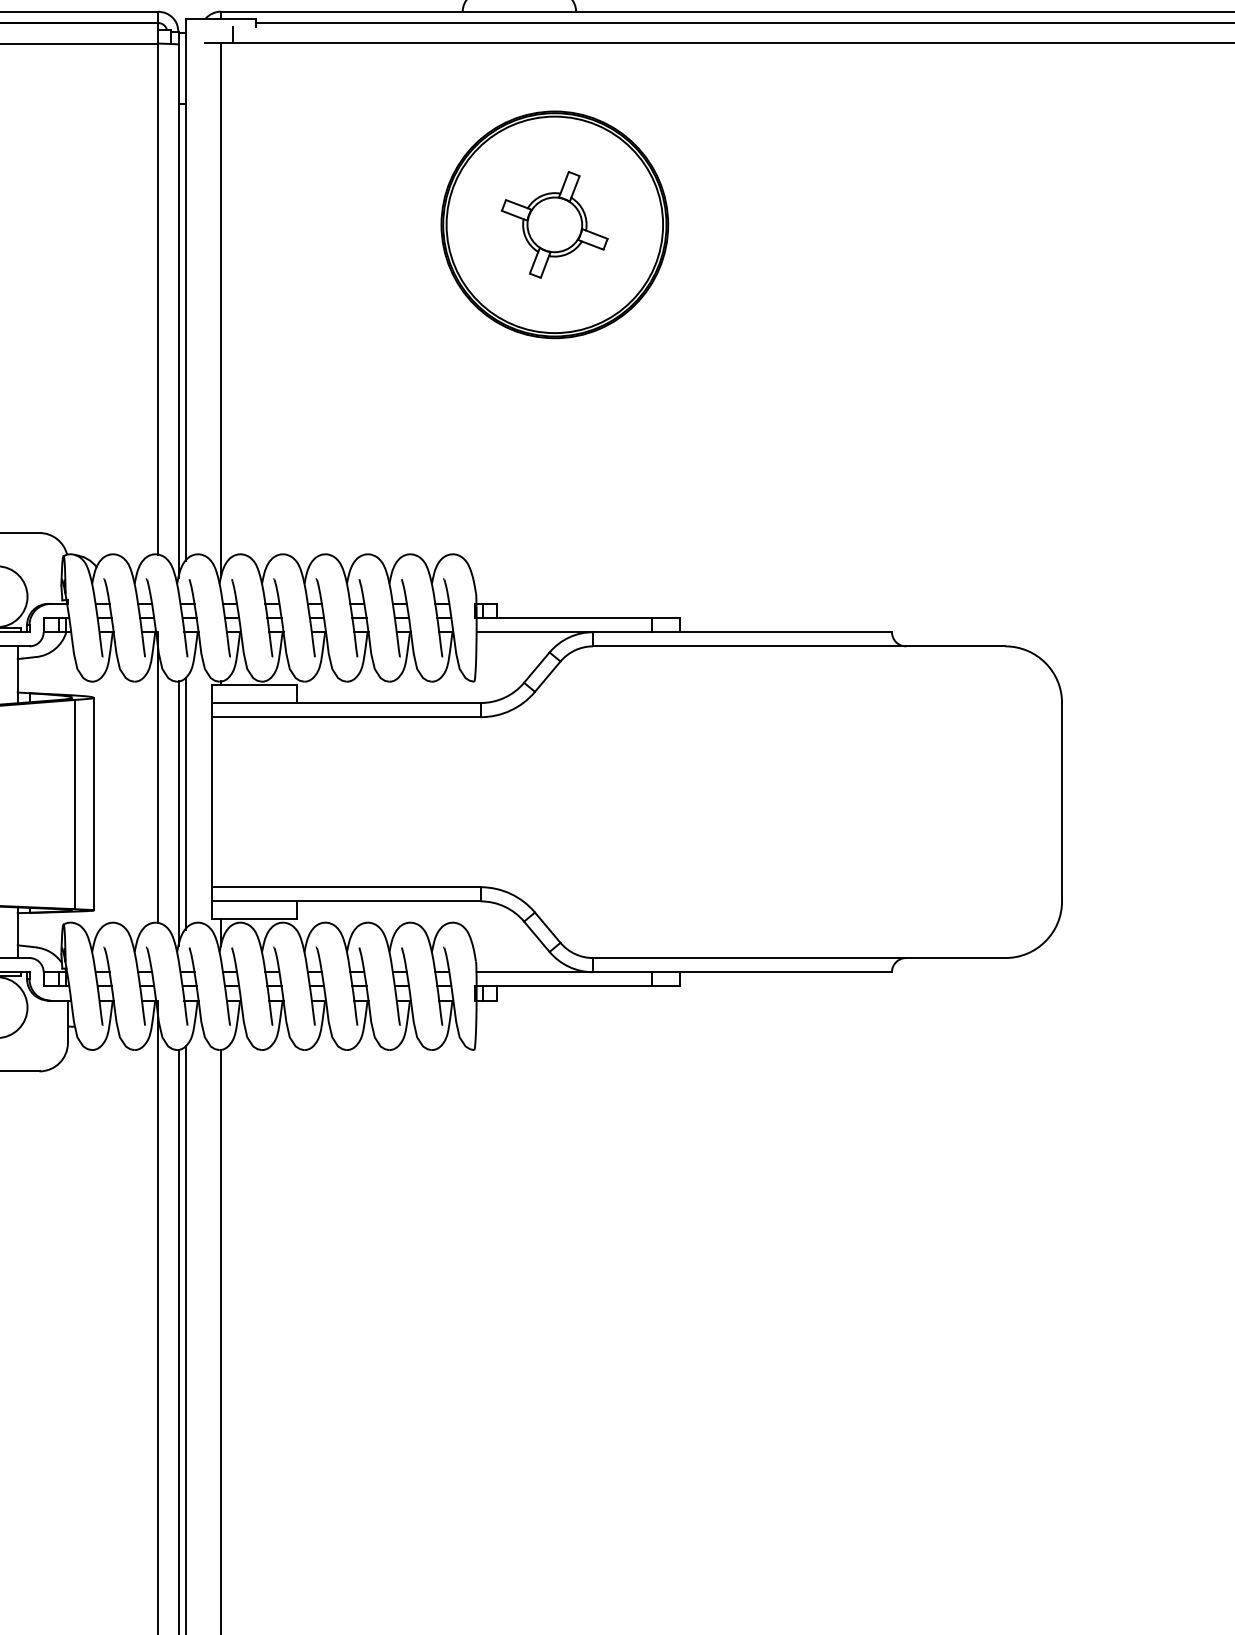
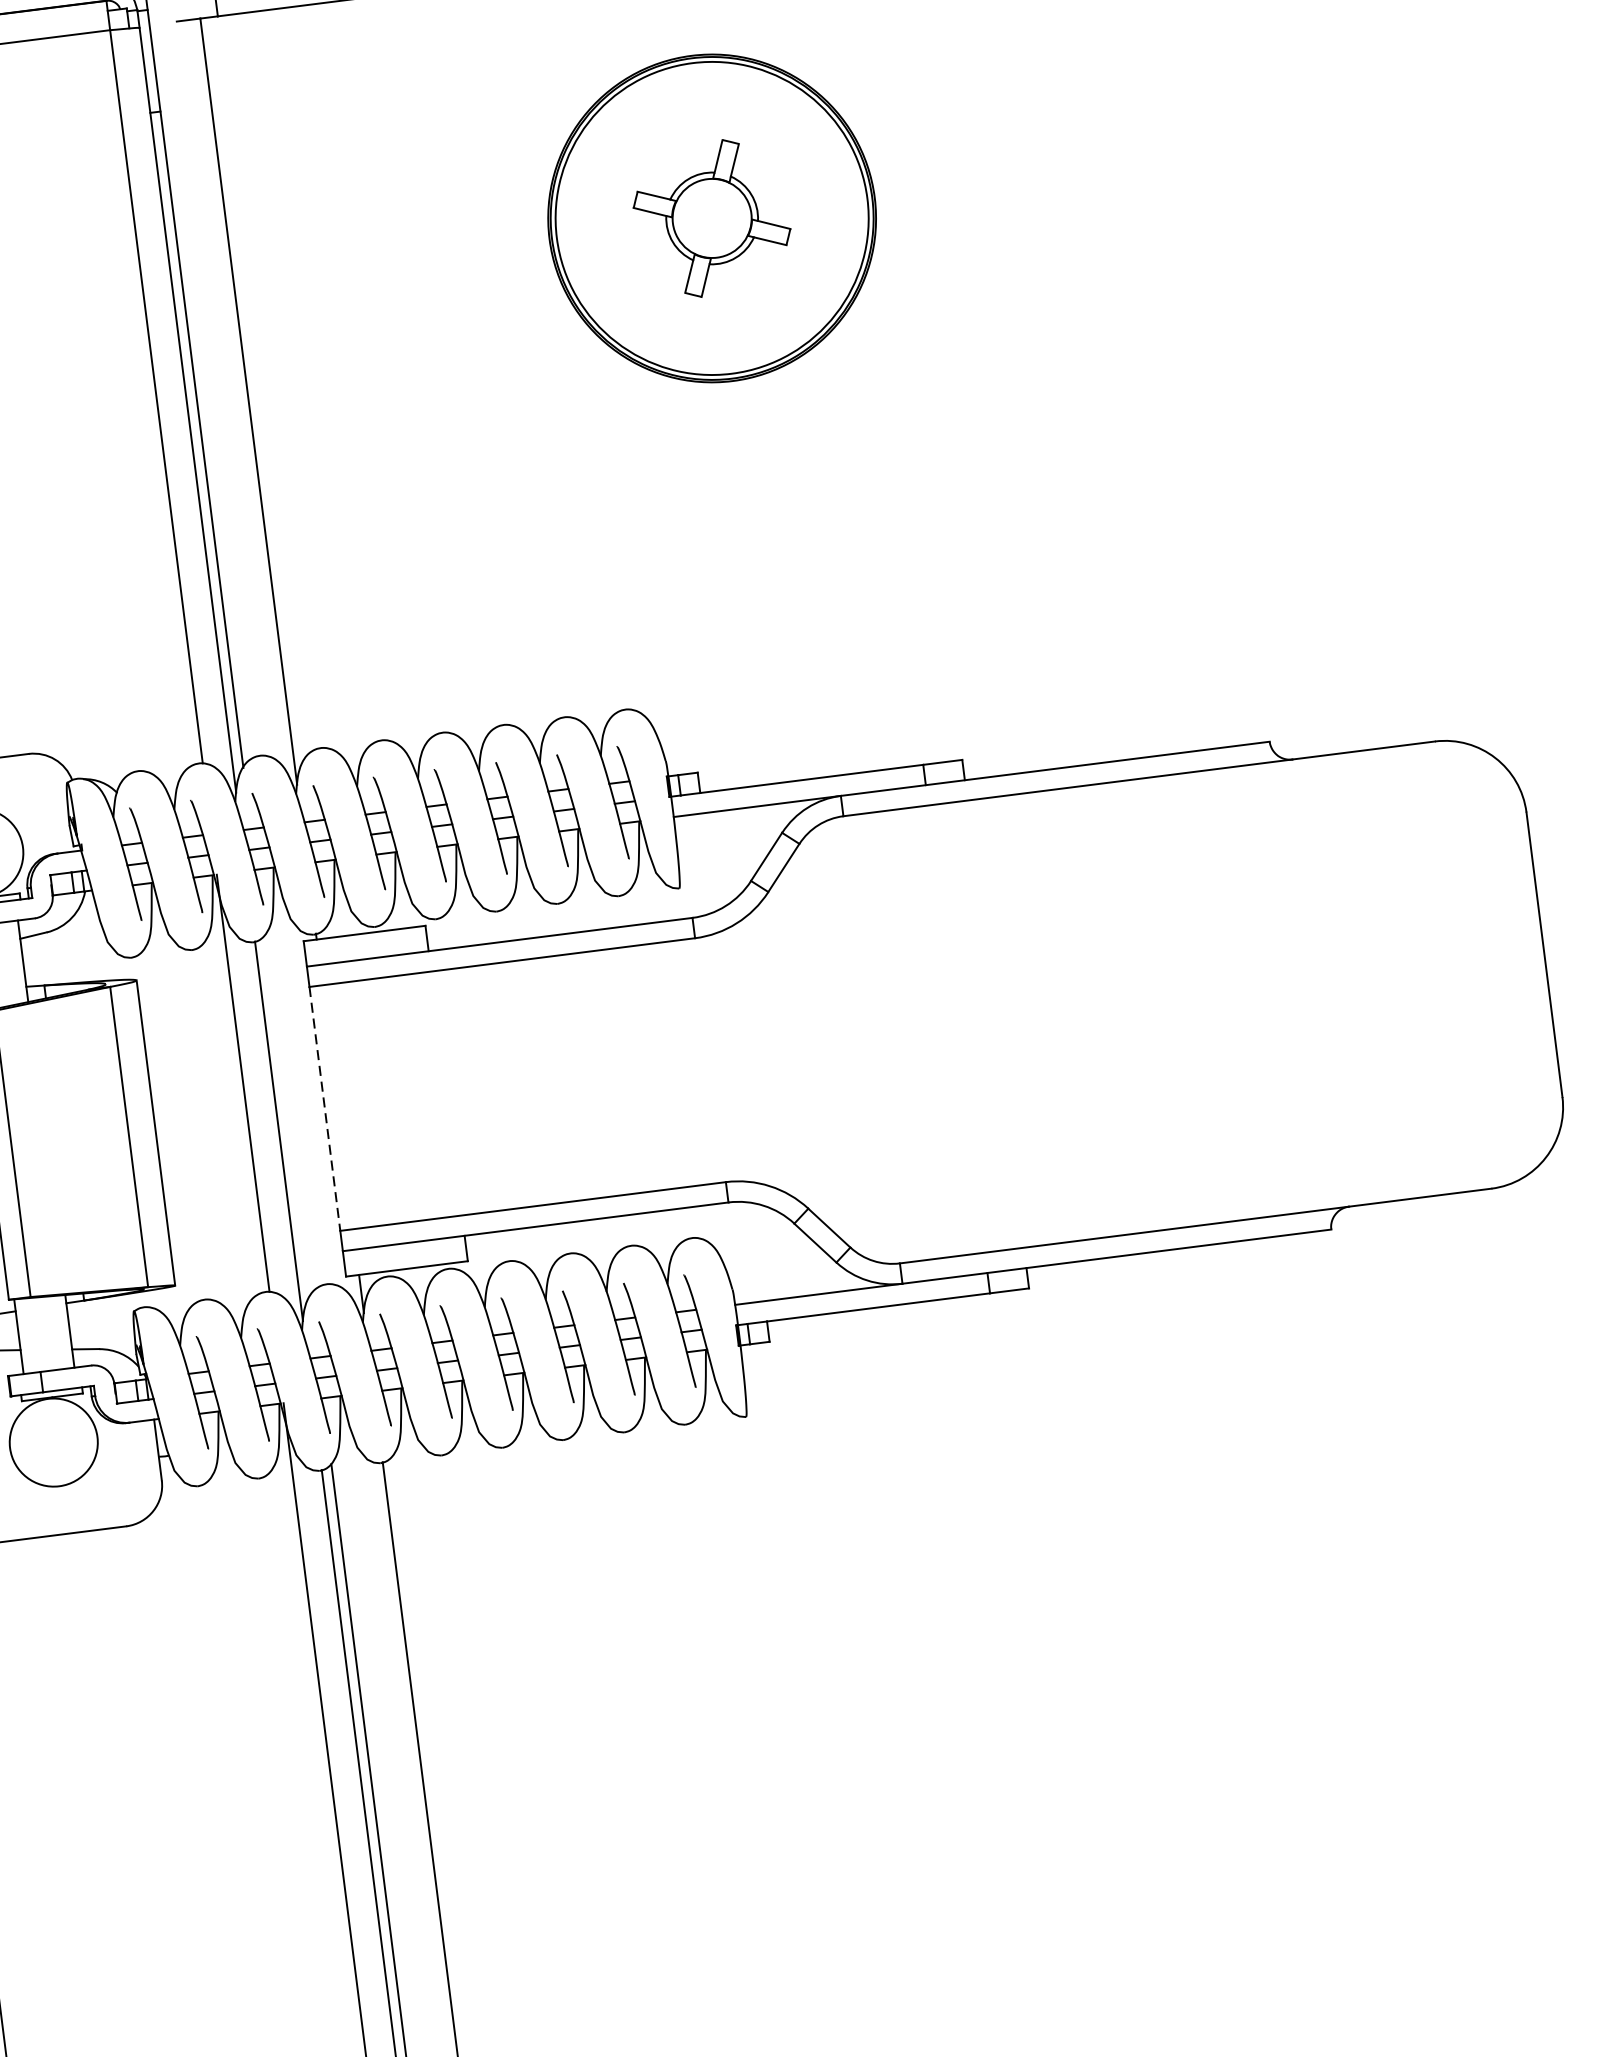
line: (212, 802) -> (325, 1109), solid -> dashed
line: (185, 803) -> (287, 1115), removed

